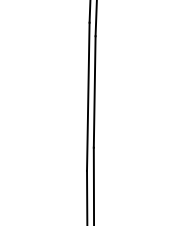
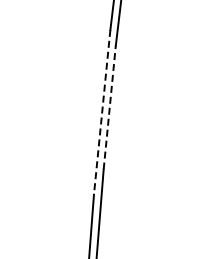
line: (94, 91) -> (109, 107), solid -> dashed
line: (88, 96) -> (102, 112), solid -> dashed

